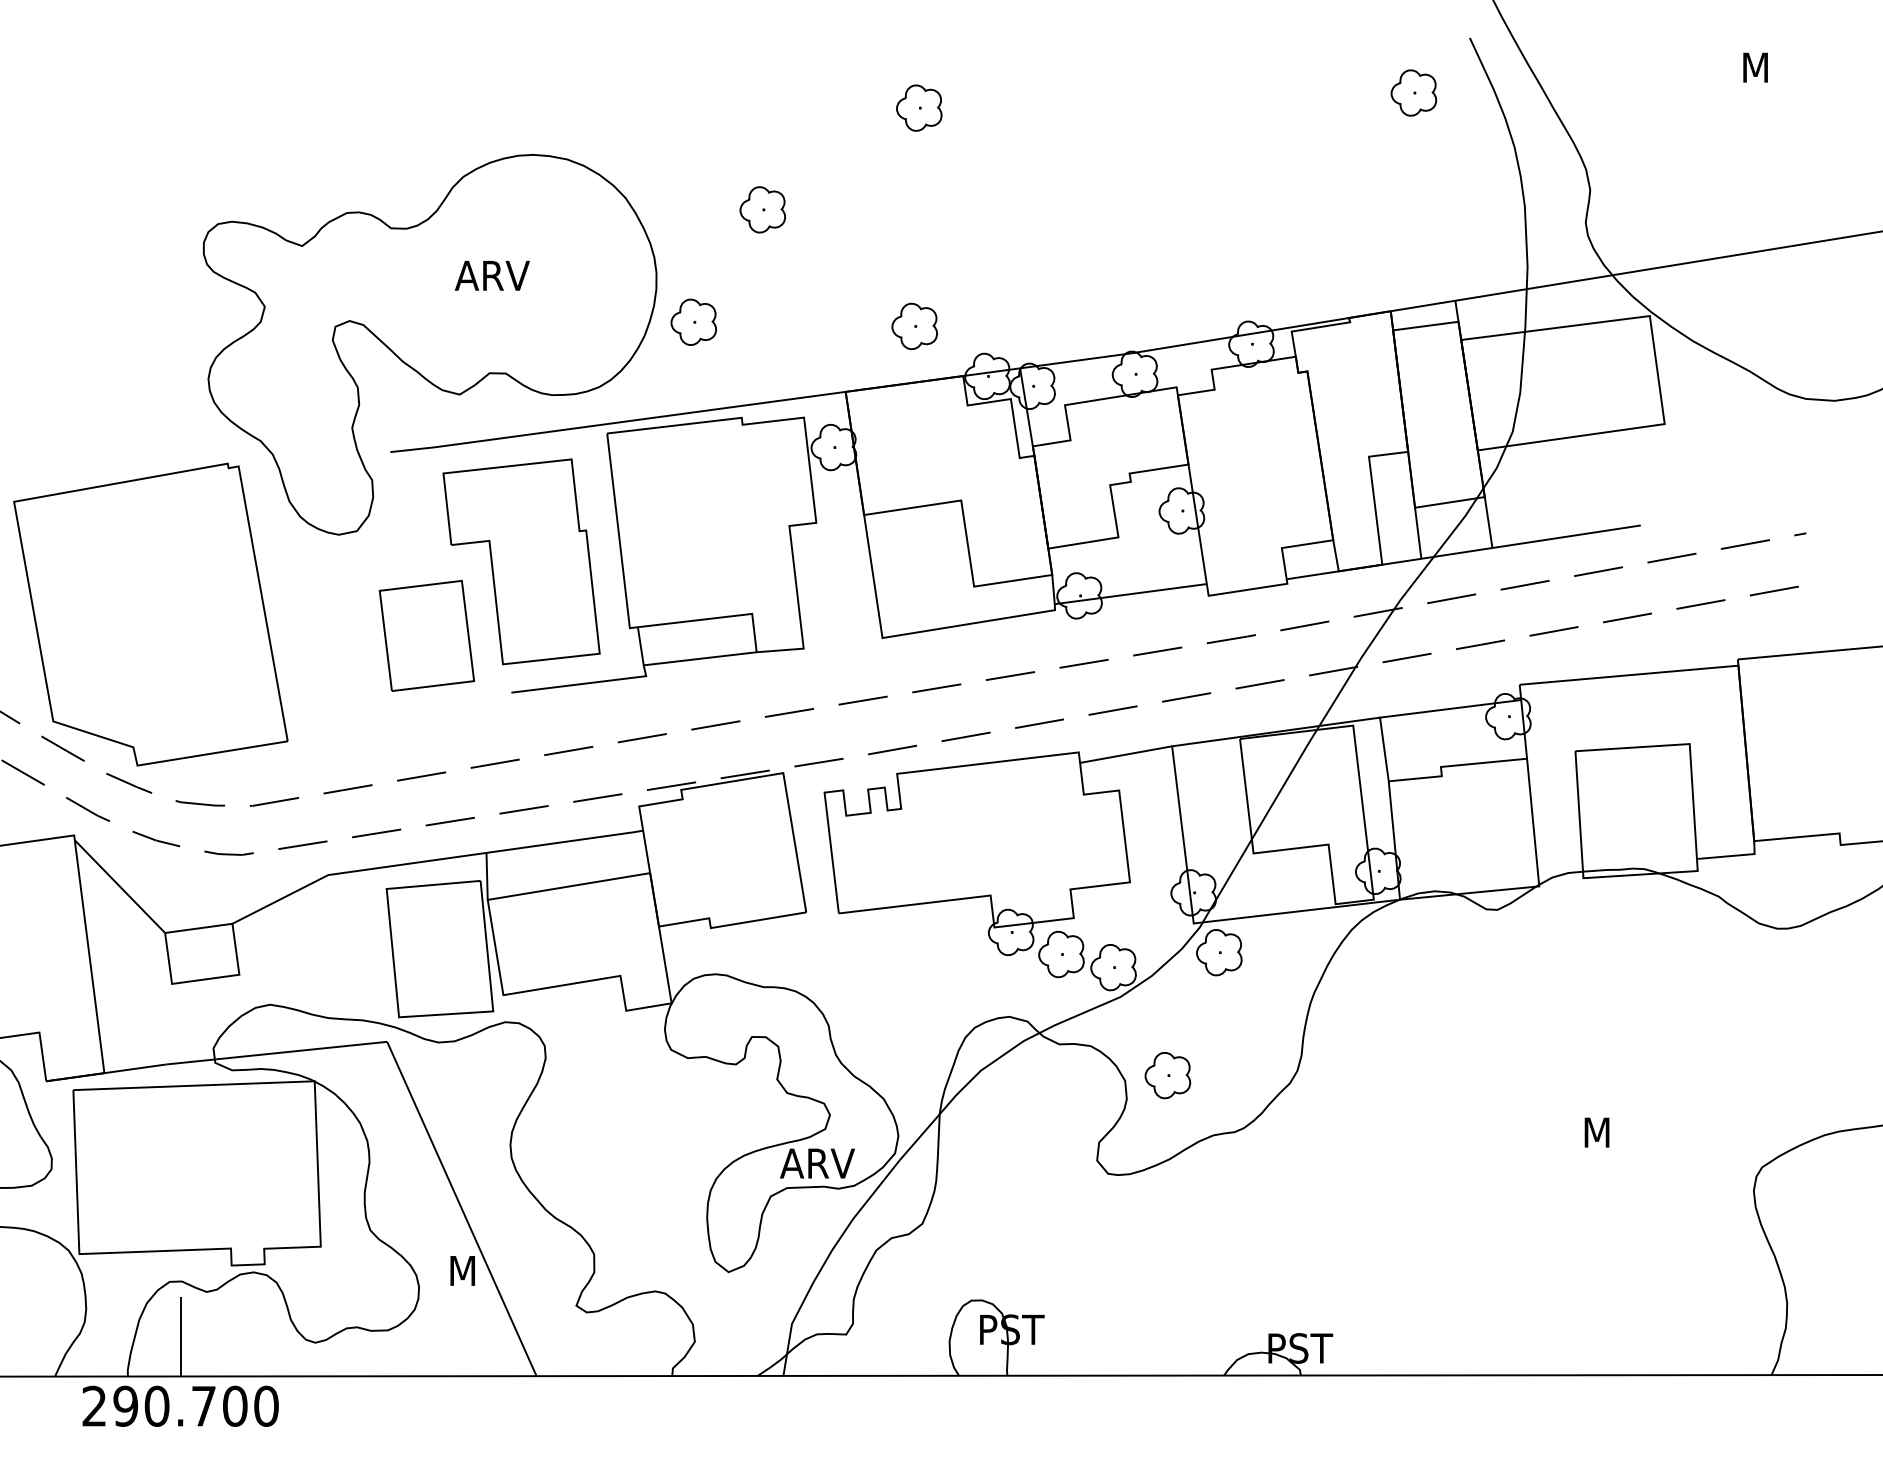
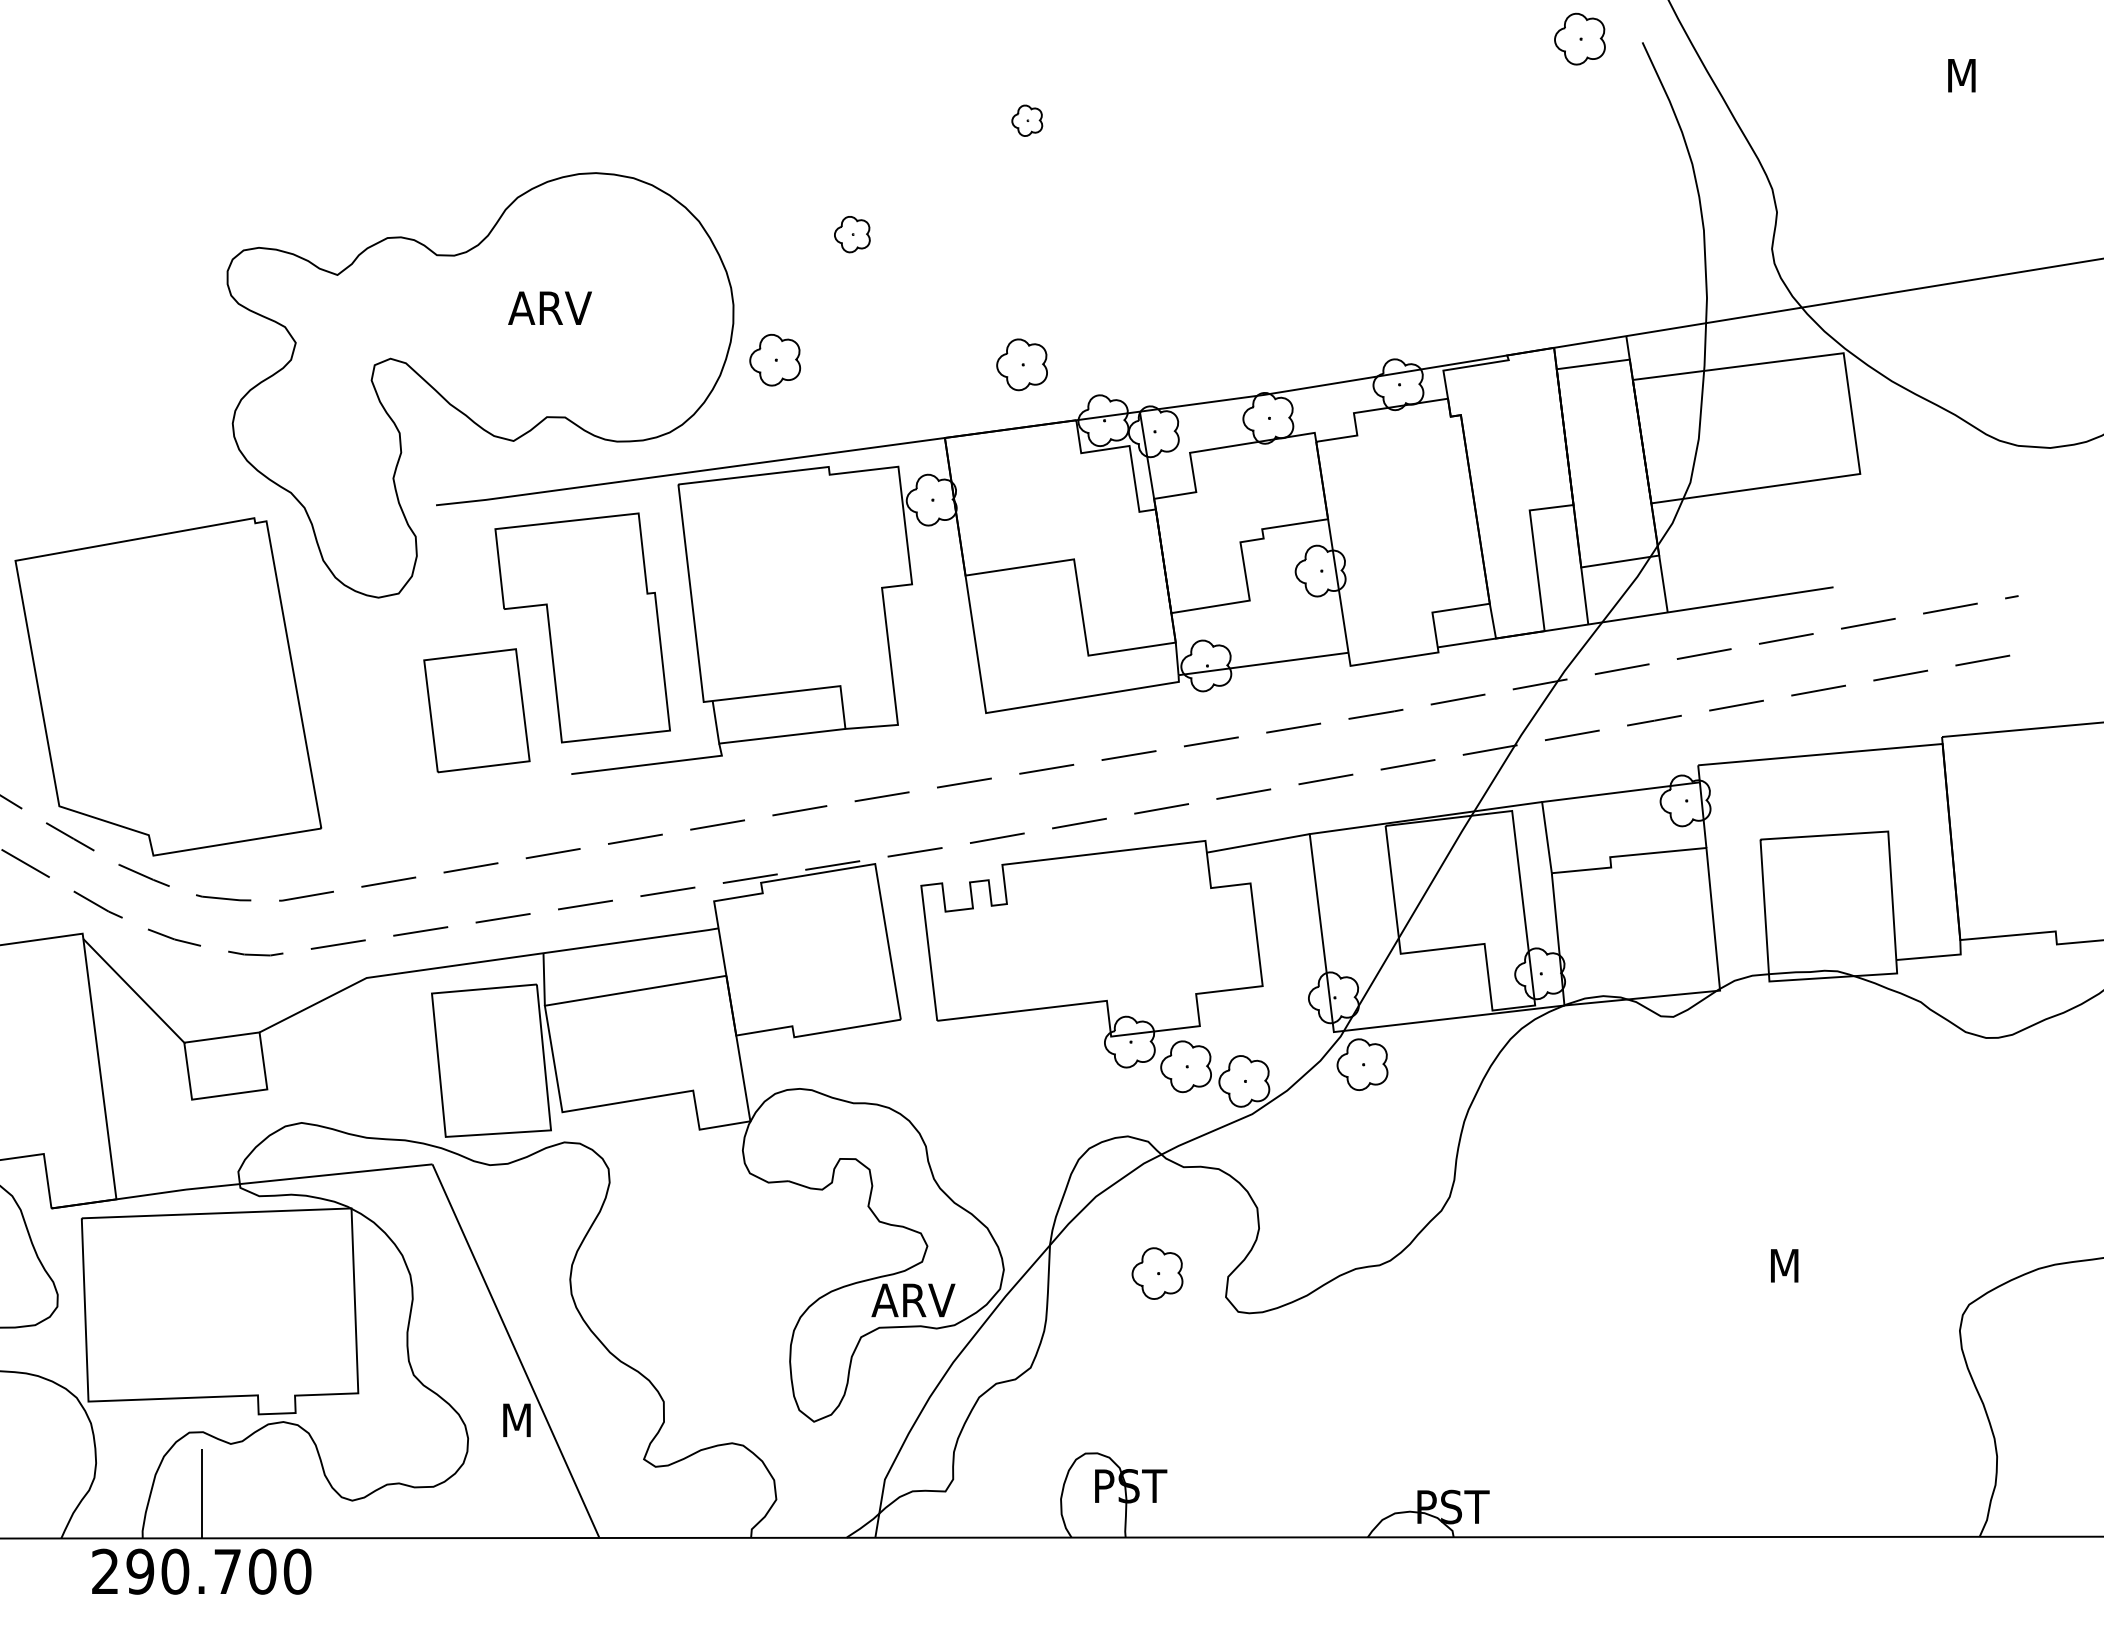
part: (1413, 92) -> (1579, 38), moved
part: (919, 107) -> (1027, 120), size x0.6
part: (762, 209) -> (851, 234), size x0.7
part: (1167, 1075) -> (1157, 1273), moved

